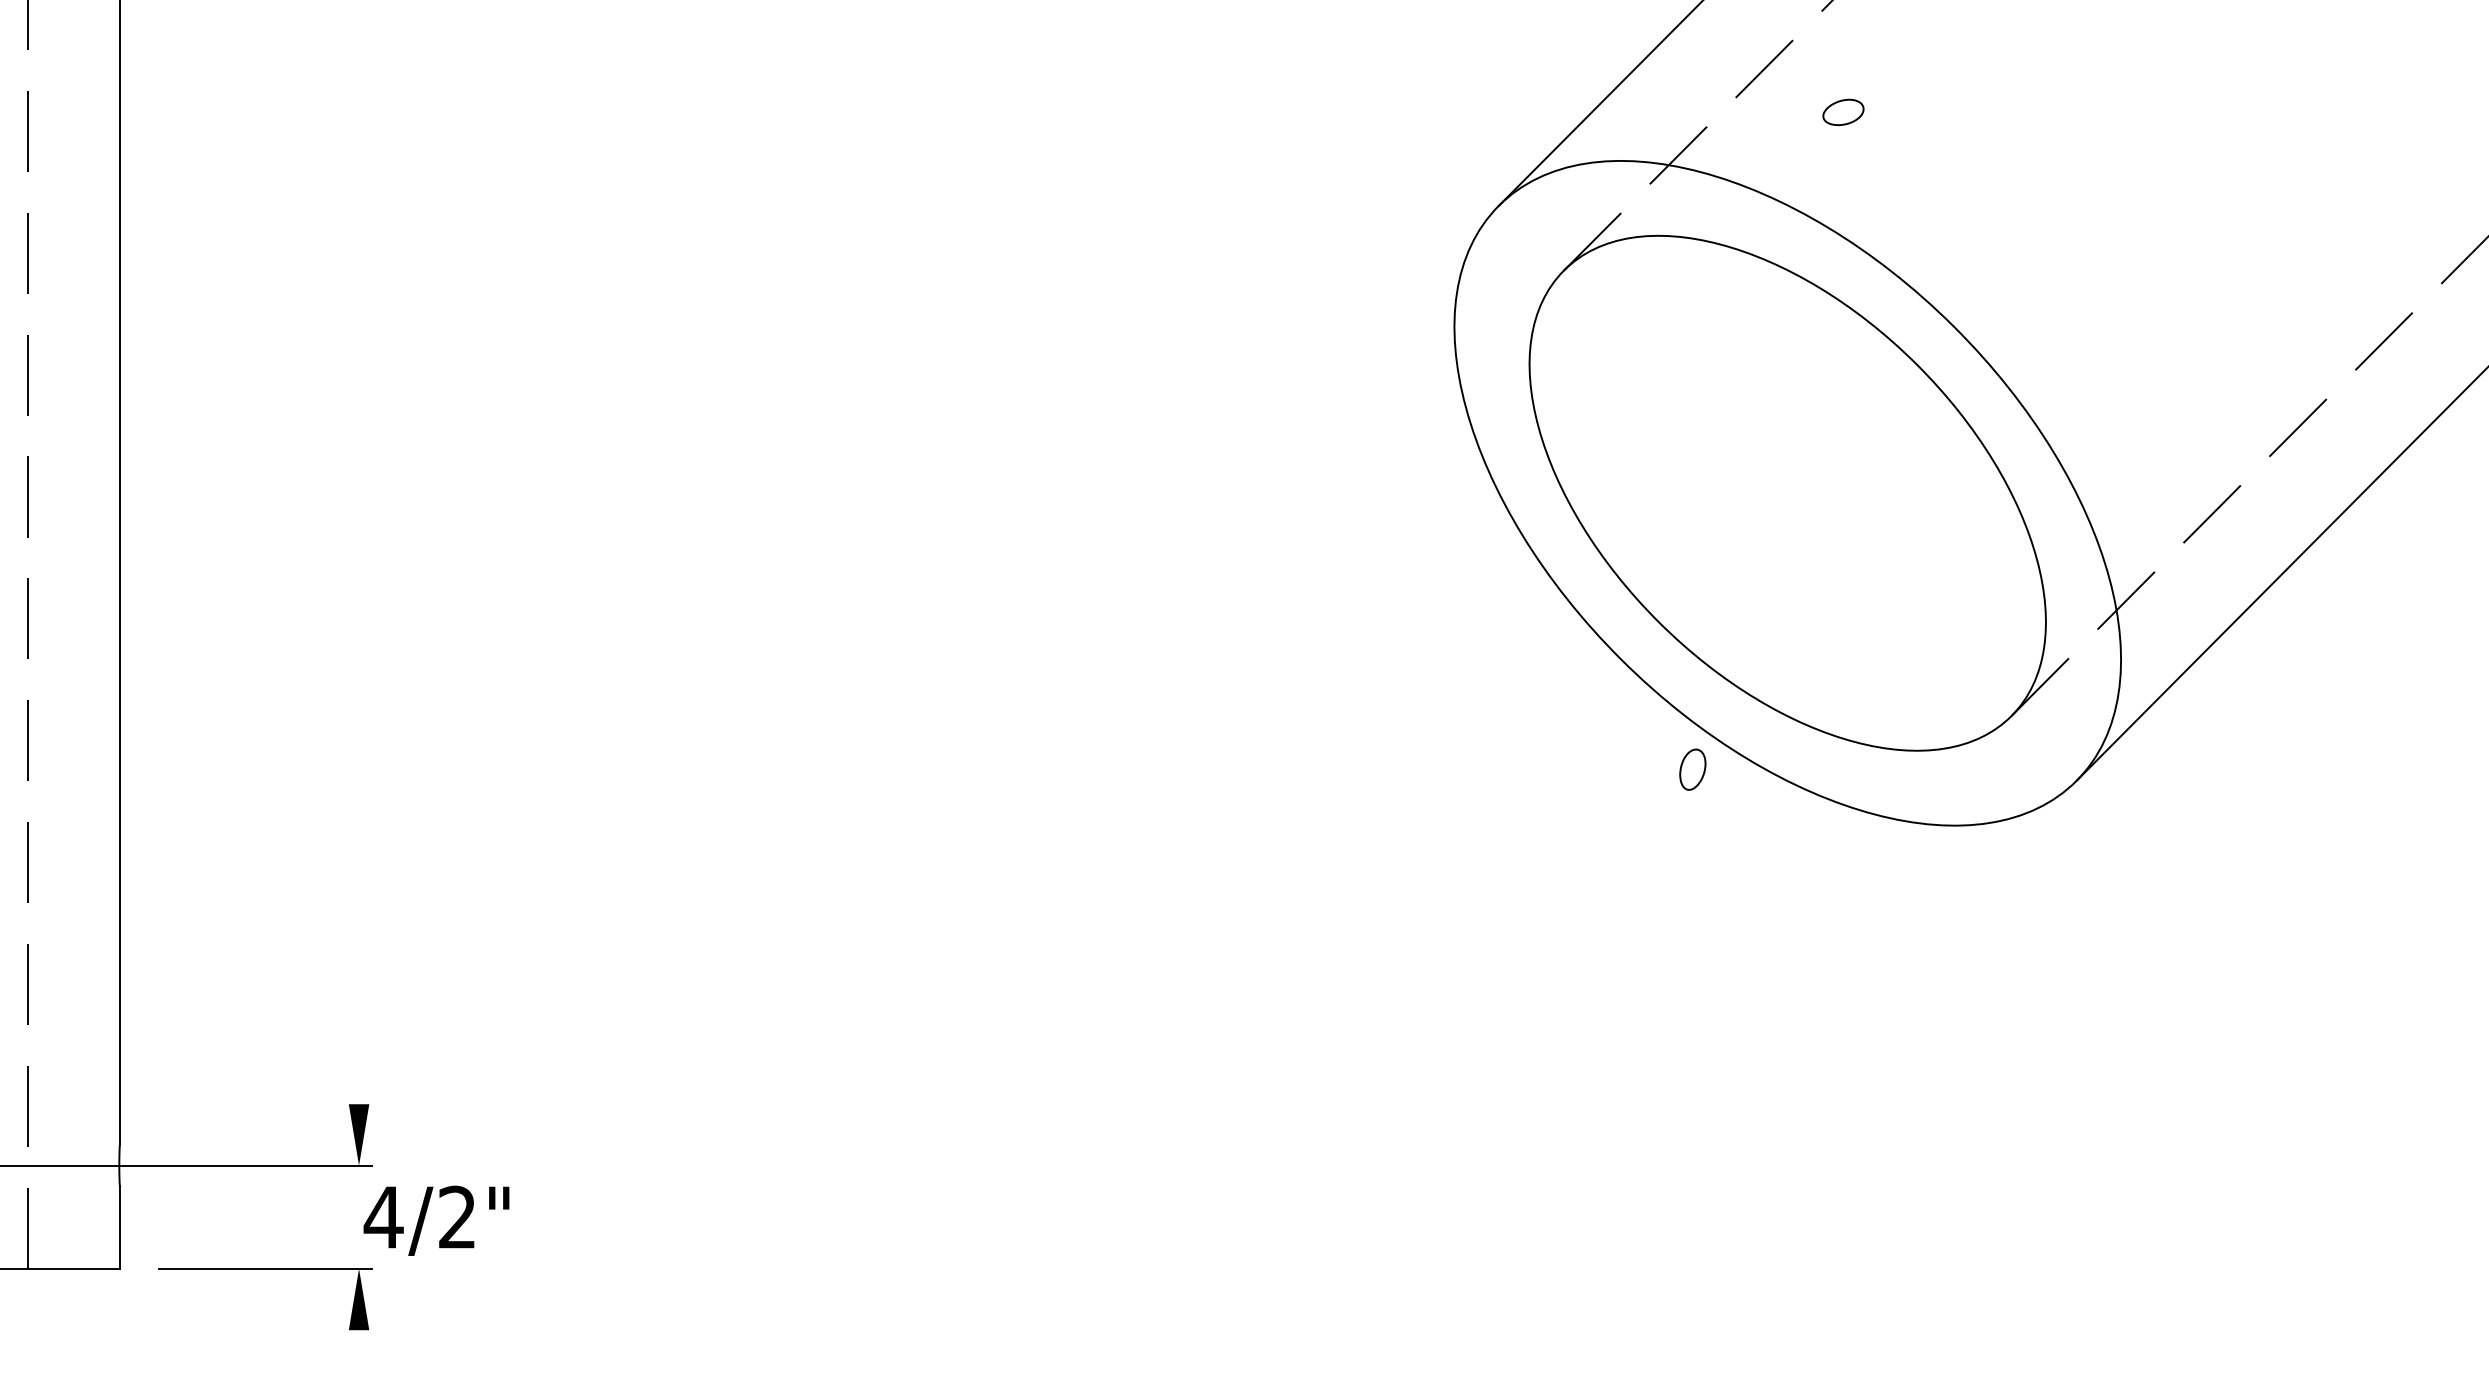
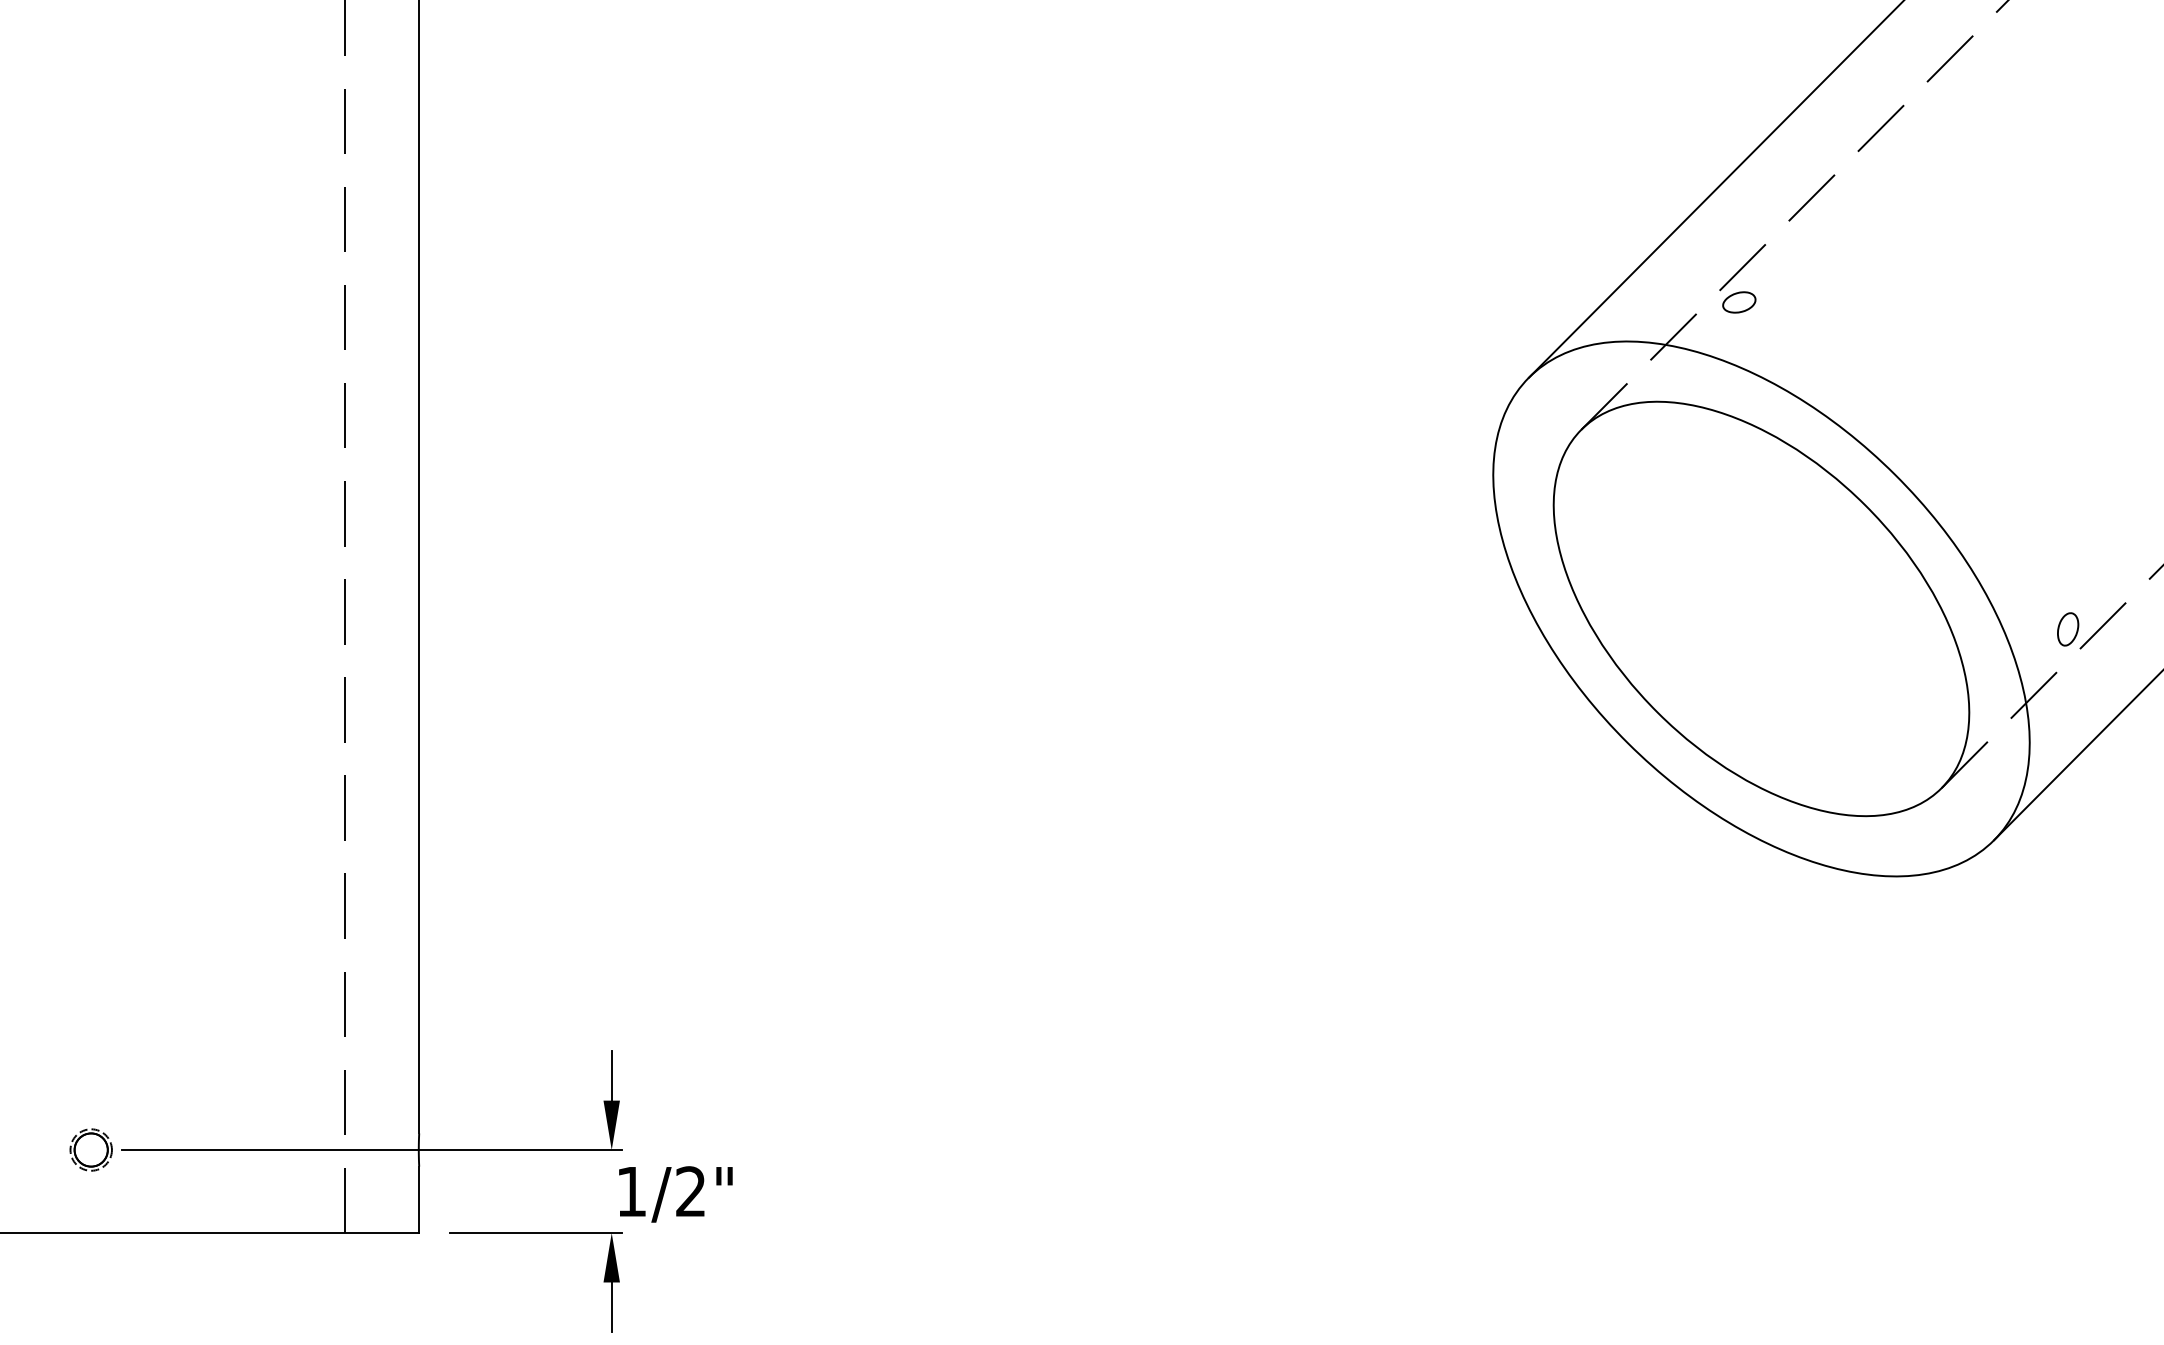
part: (1843, 112) -> (1739, 302), moved
part: (1693, 769) -> (2068, 629), moved
line: (358, 1073) -> (611, 1075), added
text: (383, 1217) -> (631, 1191), 4/2" -> 1/2"
line: (358, 1360) -> (611, 1306), added

